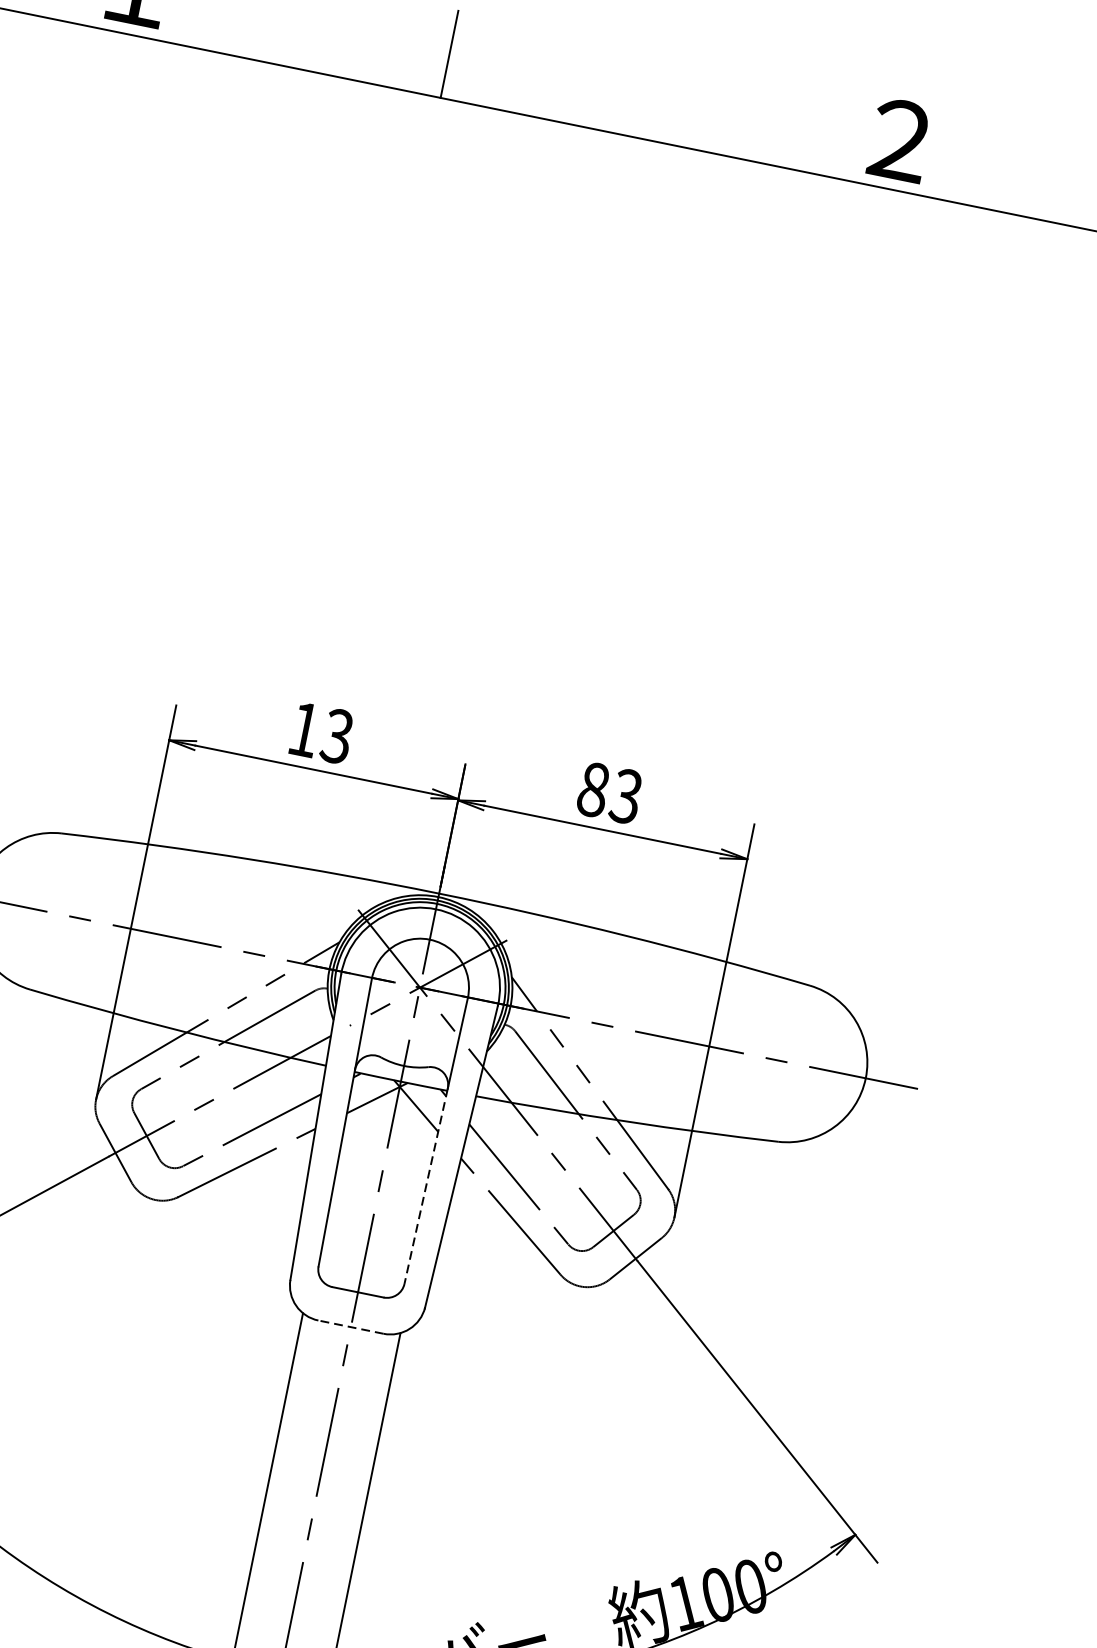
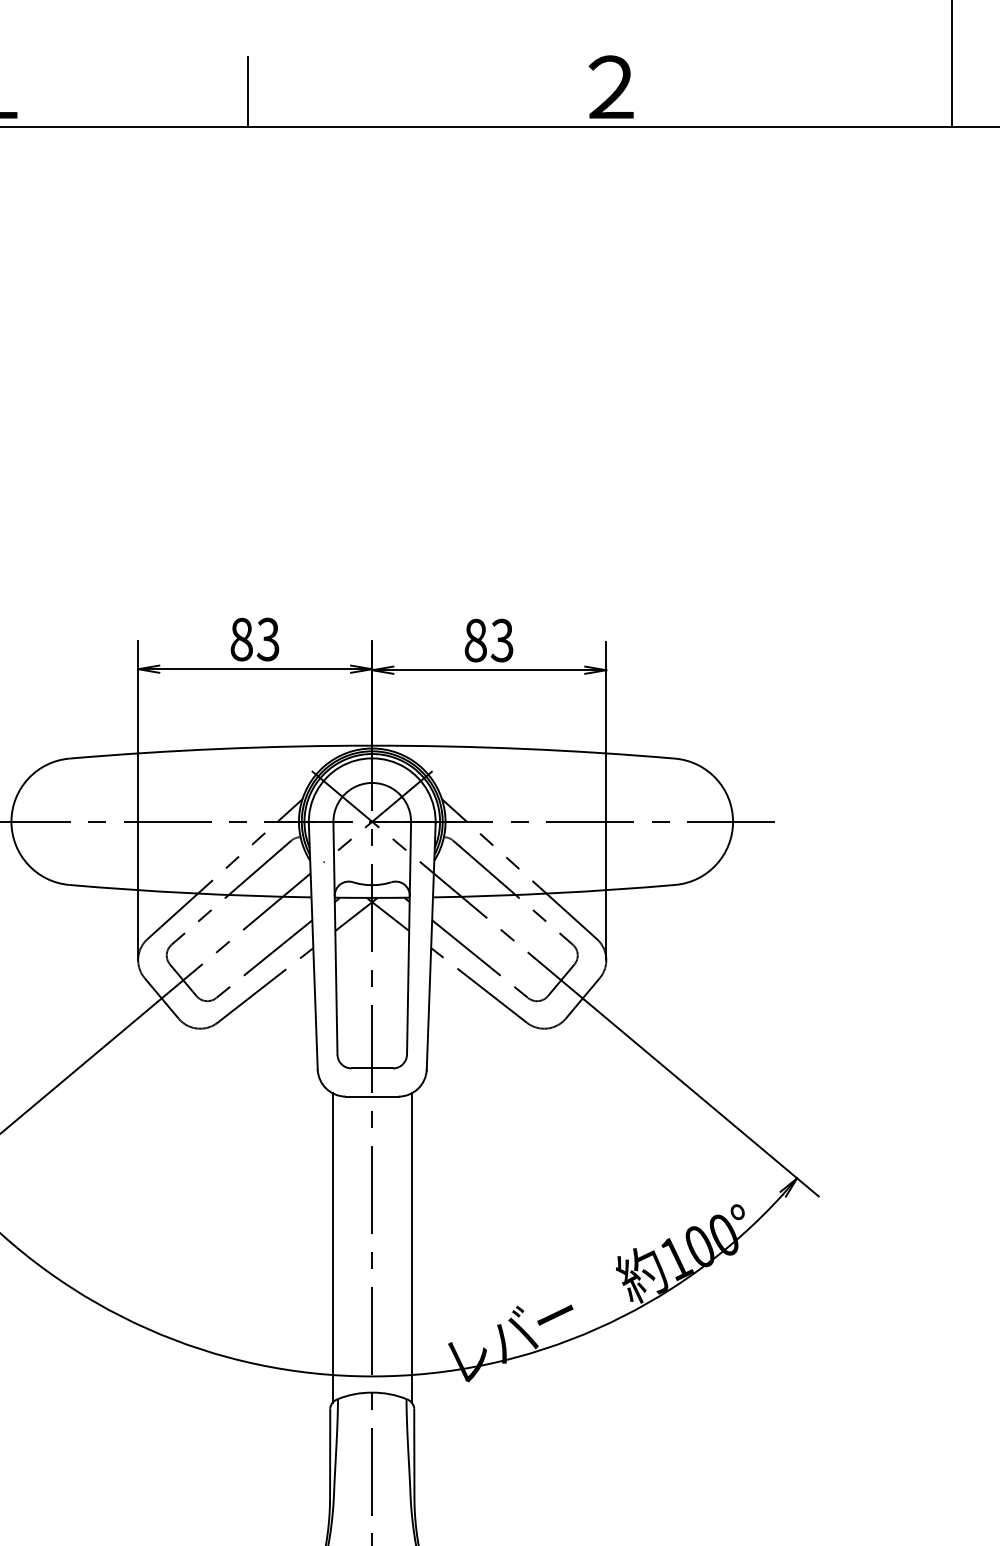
text: (304, 729) -> (241, 639), 13 -> 83
line: (426, 1186) -> (408, 975), dashed -> solid
line: (350, 1326) -> (371, 1096), dashed -> solid

